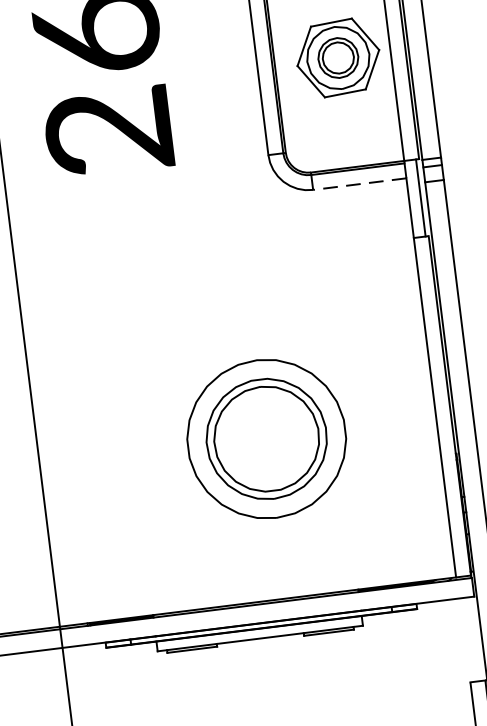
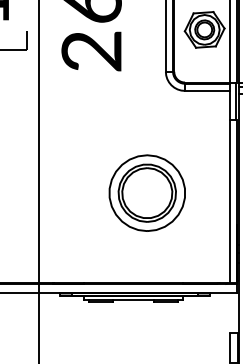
line: (357, 183) -> (206, 90), dashed -> solid
part: (264, 437) -> (146, 192), moved

